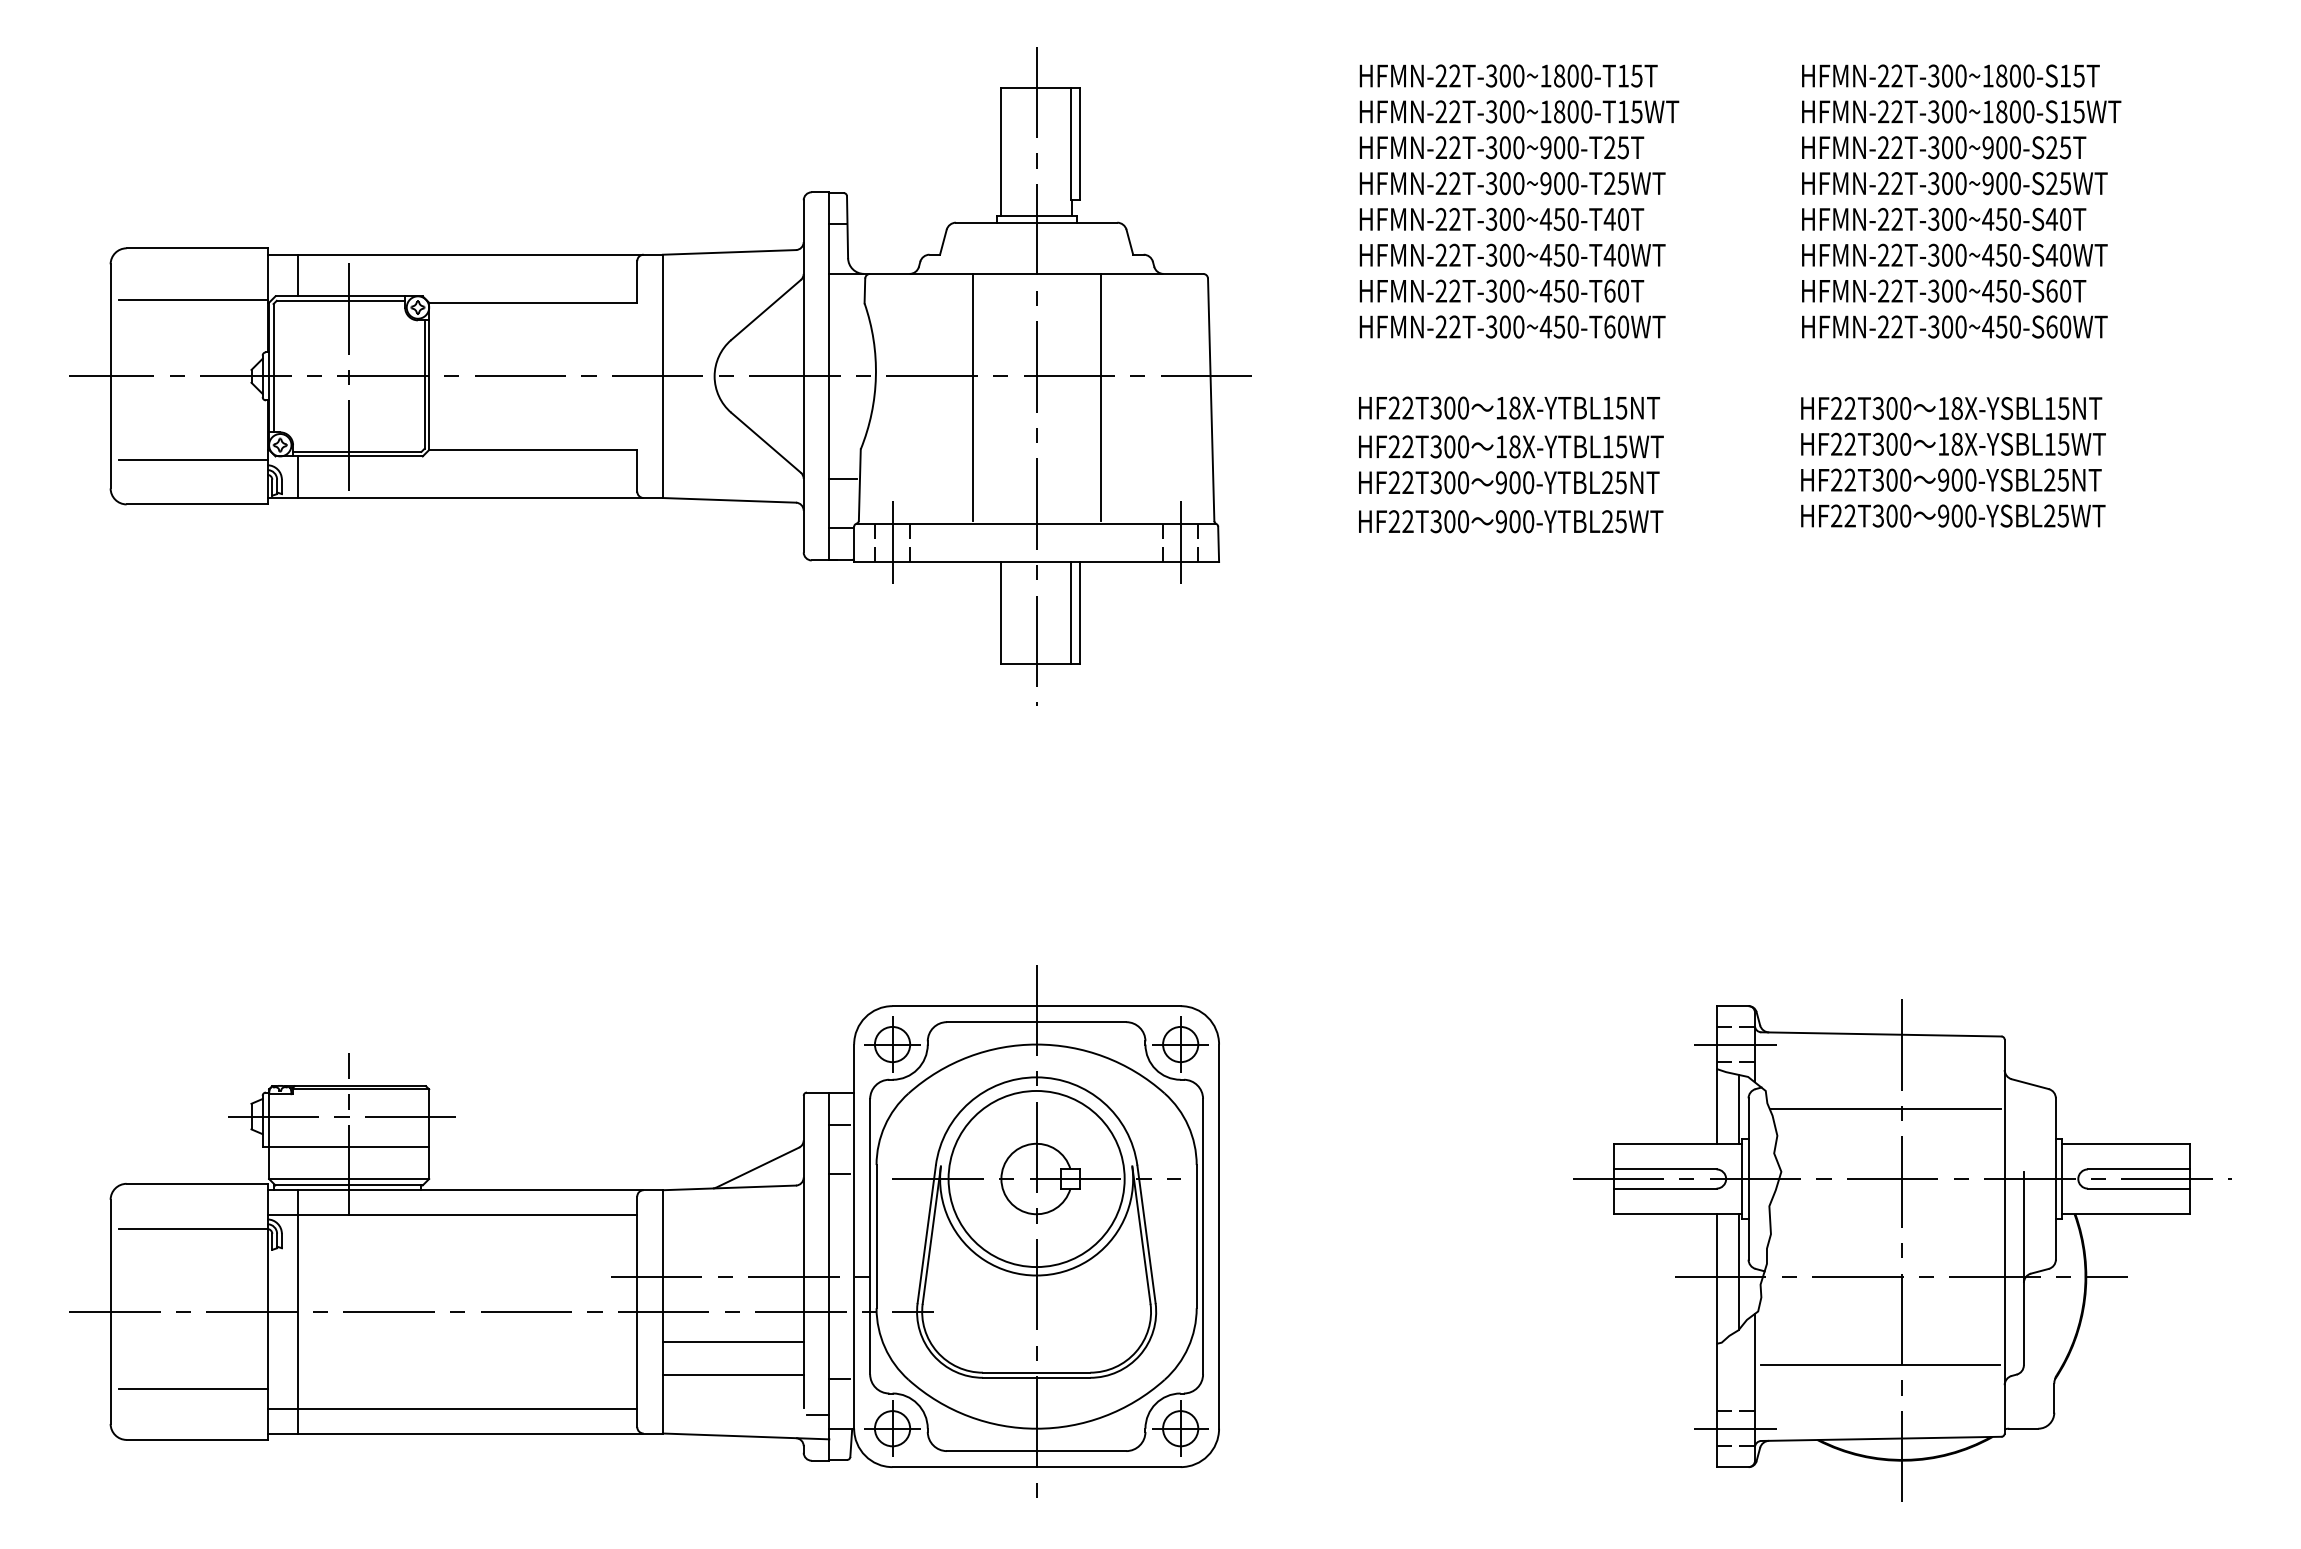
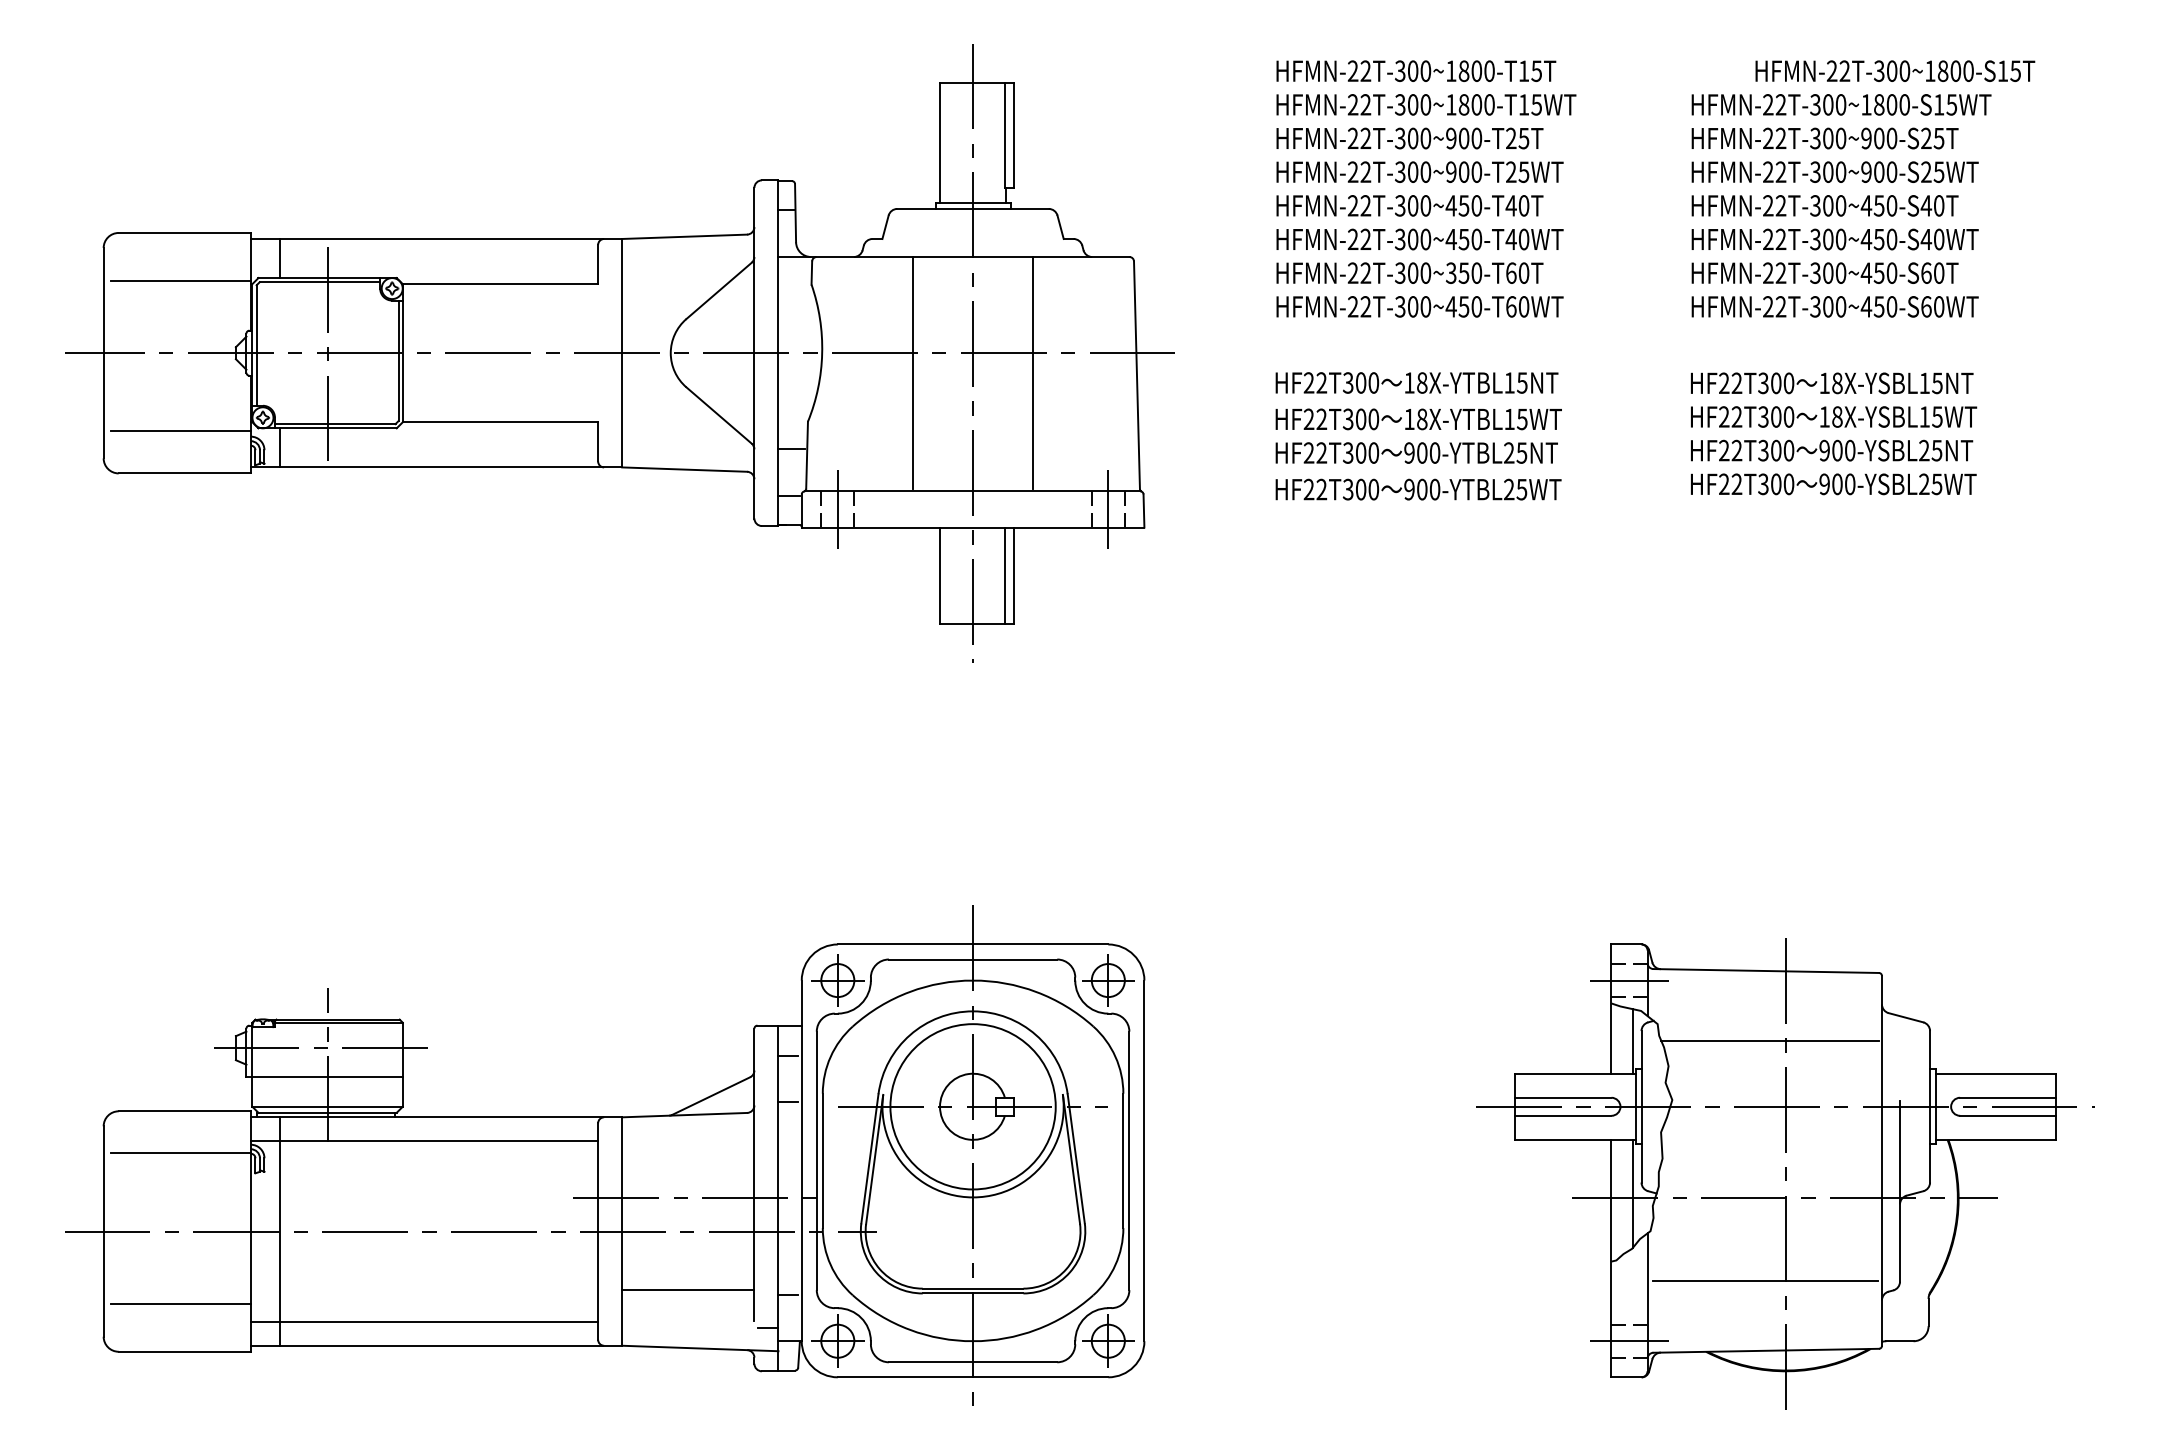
text: (1950, 75) -> (1894, 70), moved
text: (1545, 290) -> (1450, 272), HFMN-22T-300~450-T60T -> HFMN-22T-300~350-T60T
line: (732, 1341) -> (687, 1259), removed

